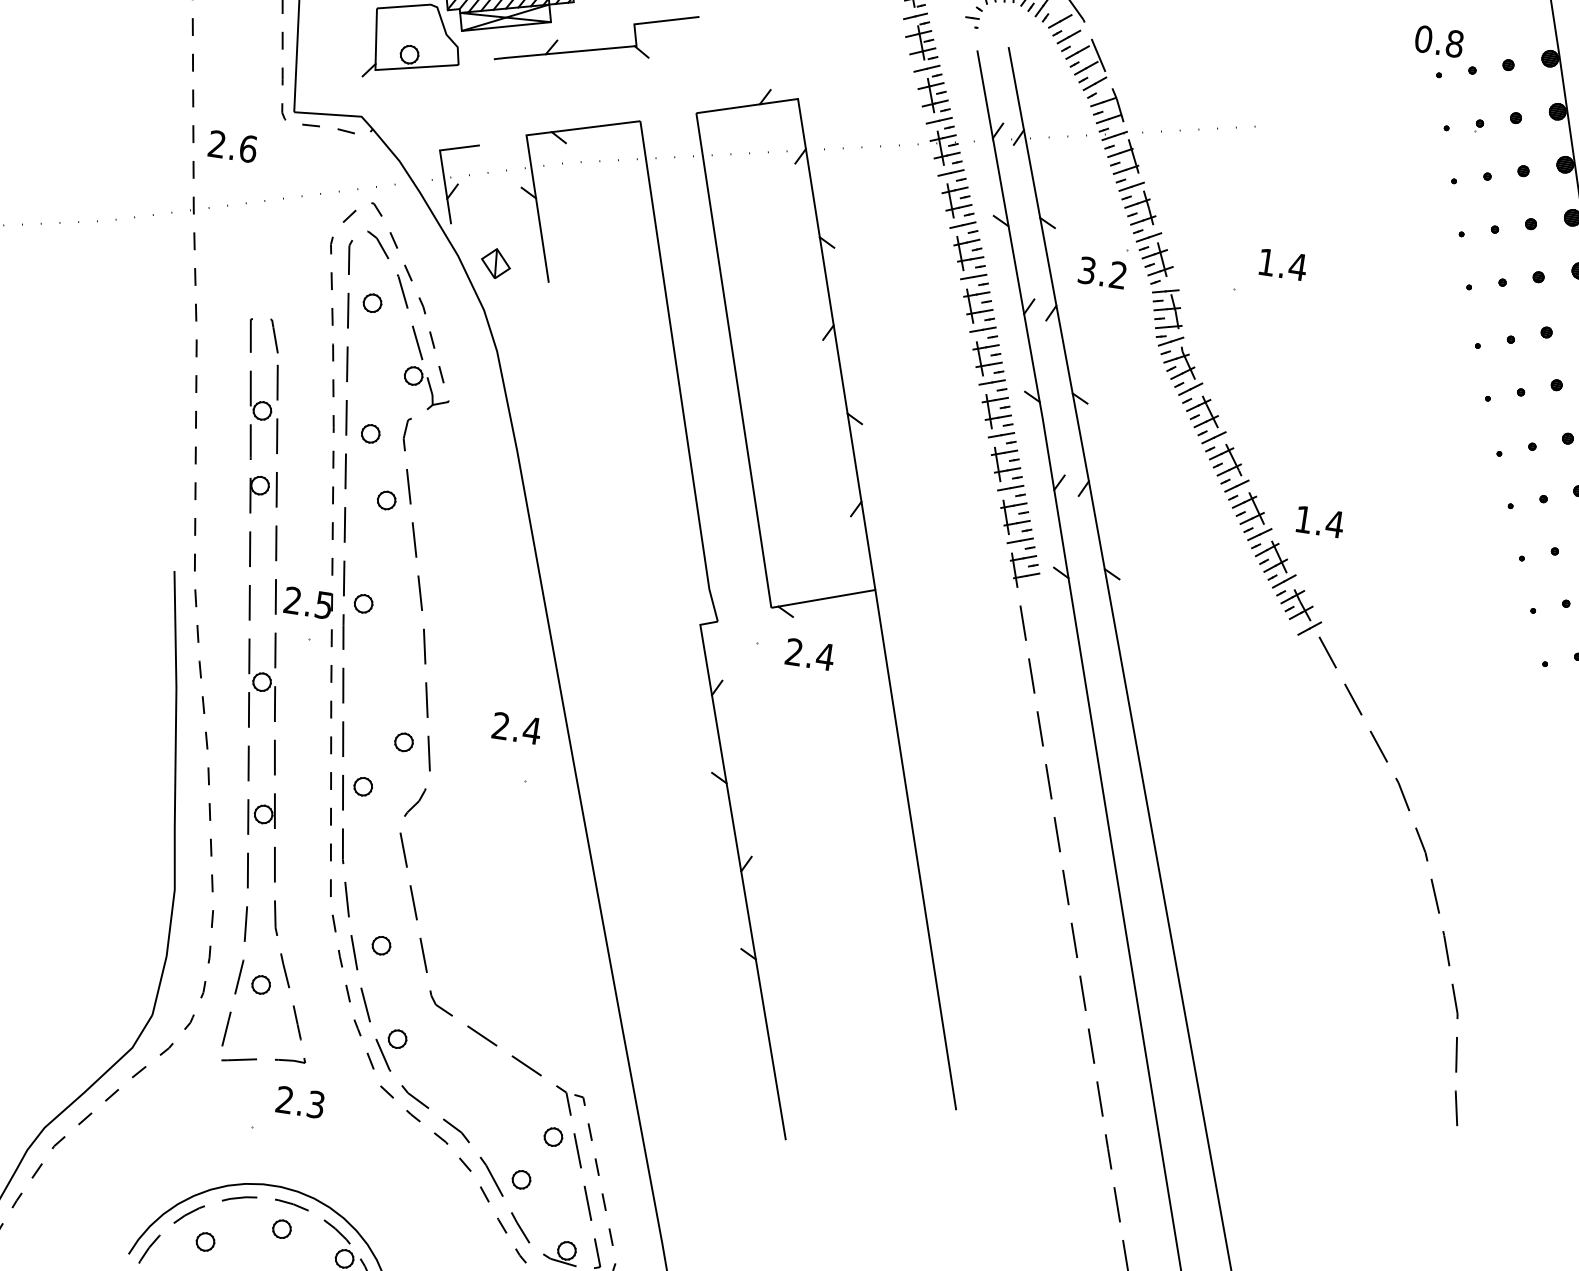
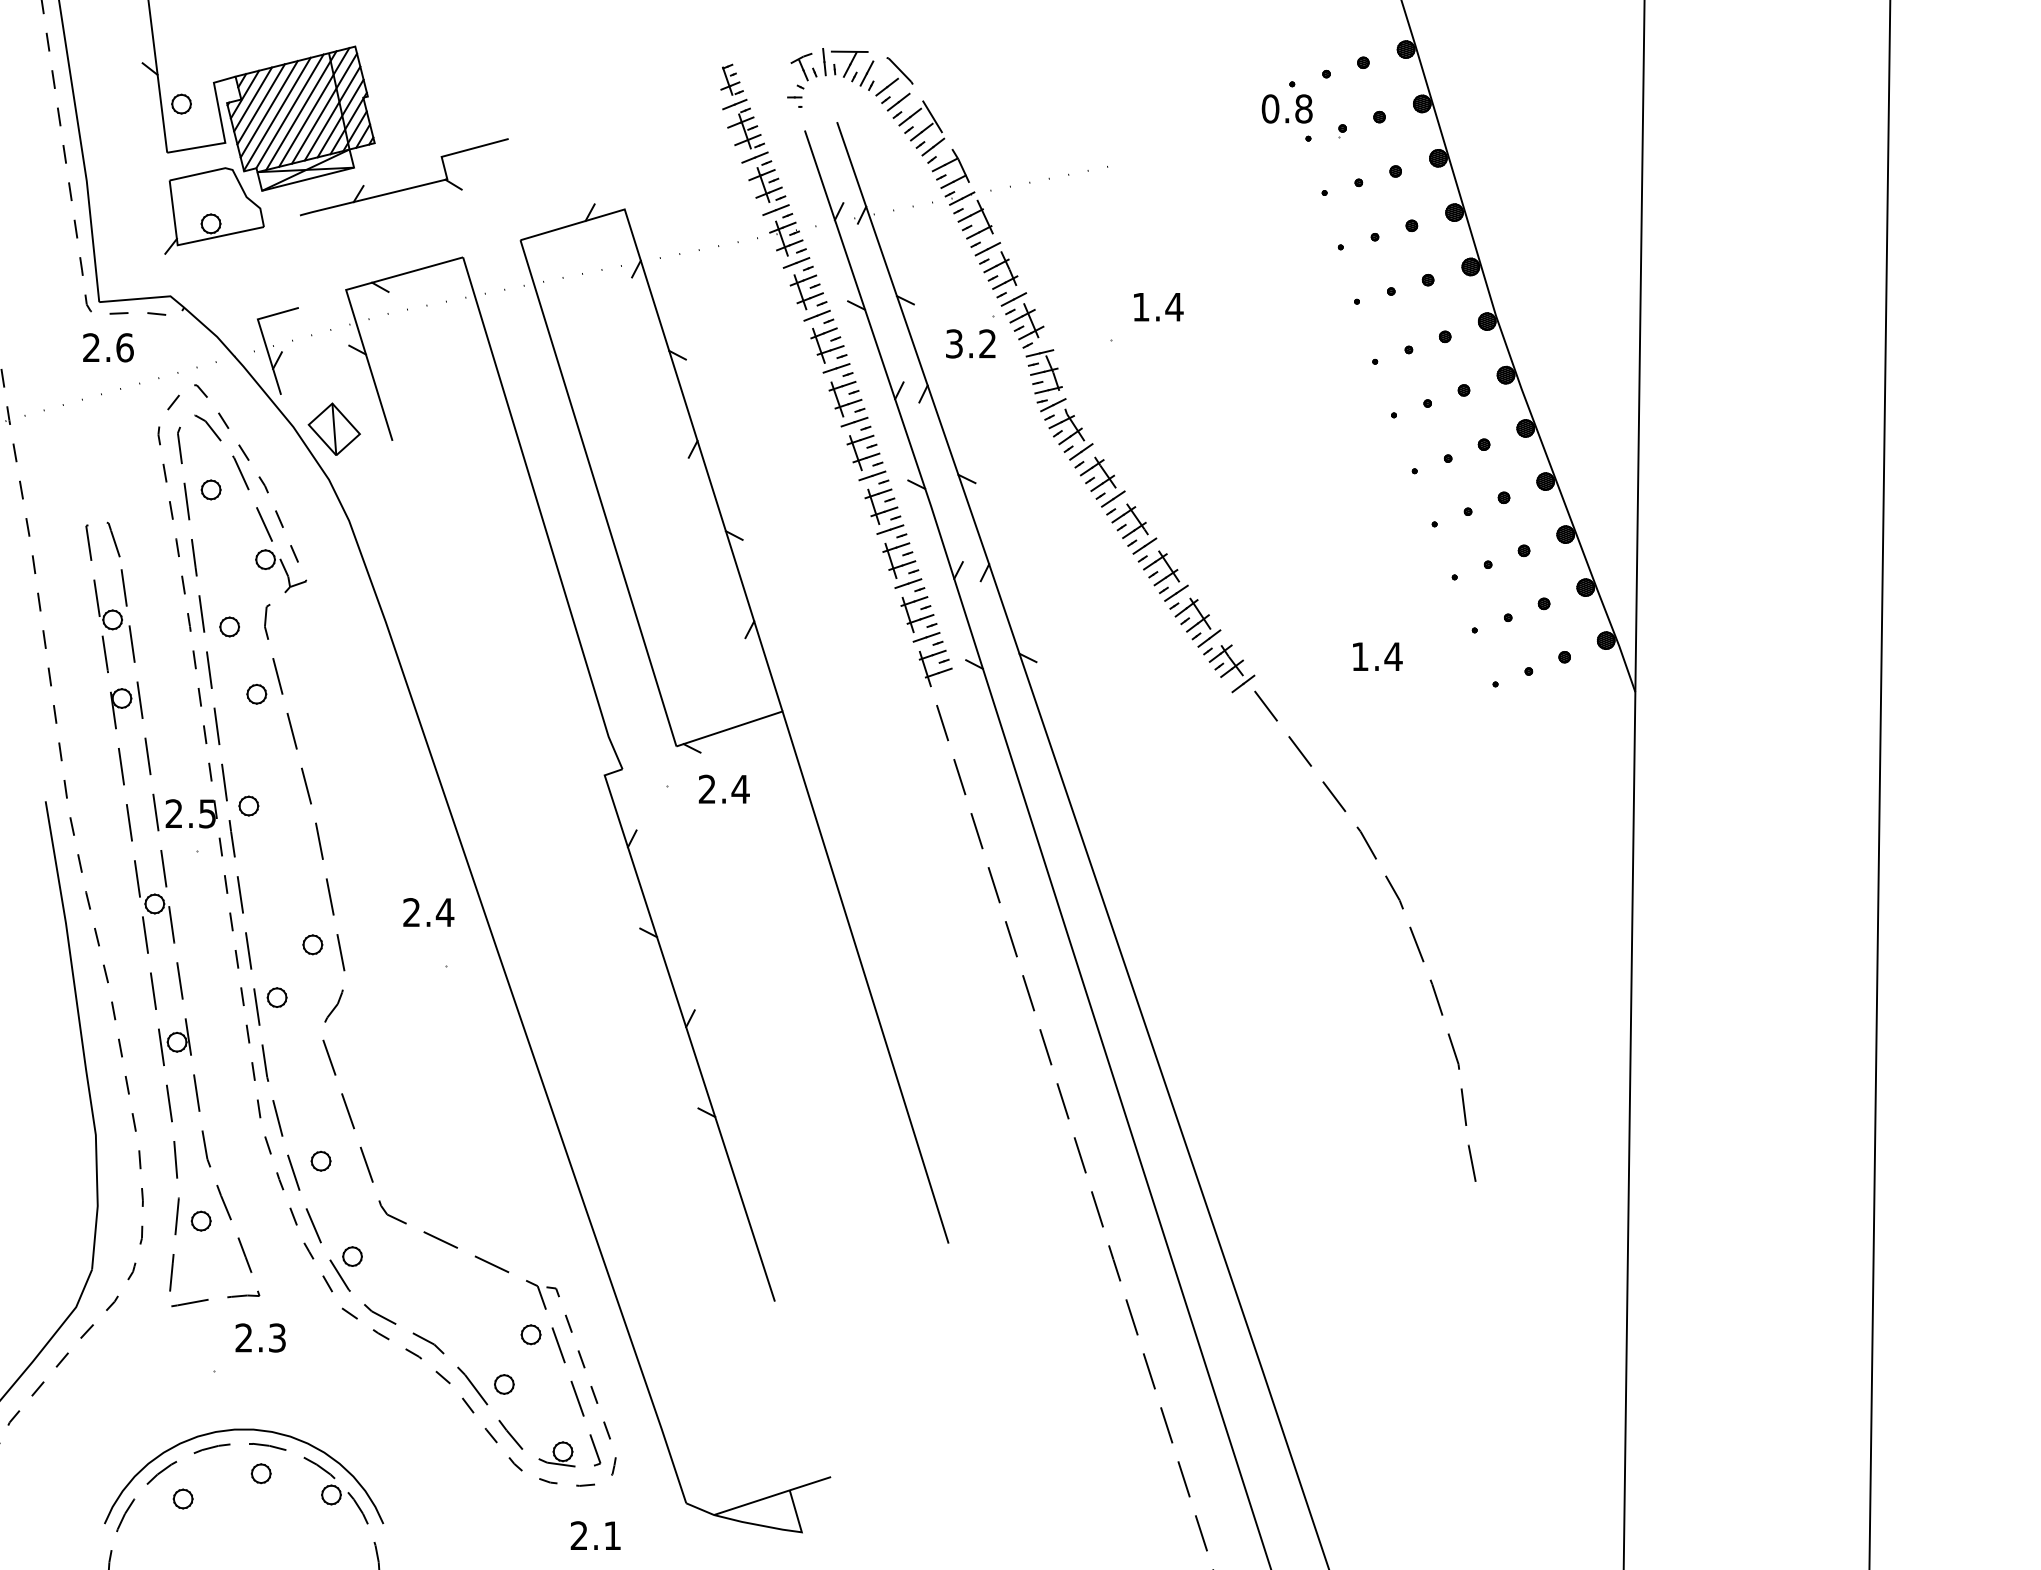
text: (1438, 41) -> (1286, 108), moved
text: (233, 146) -> (108, 347), moved
part: (495, 262) -> (333, 428), size x1.67
text: (1320, 521) -> (1377, 656), moved

